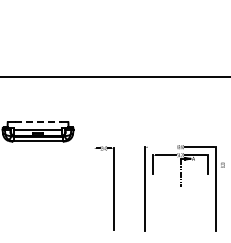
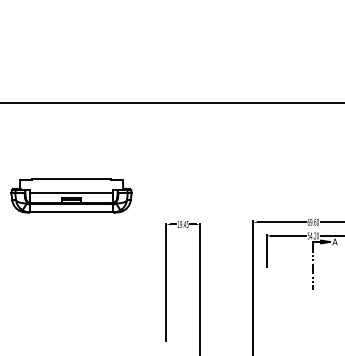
line: (38, 121) -> (72, 178), dashed -> solid
line: (161, 147) -> (280, 222), added
line: (94, 182) -> (167, 282), added

